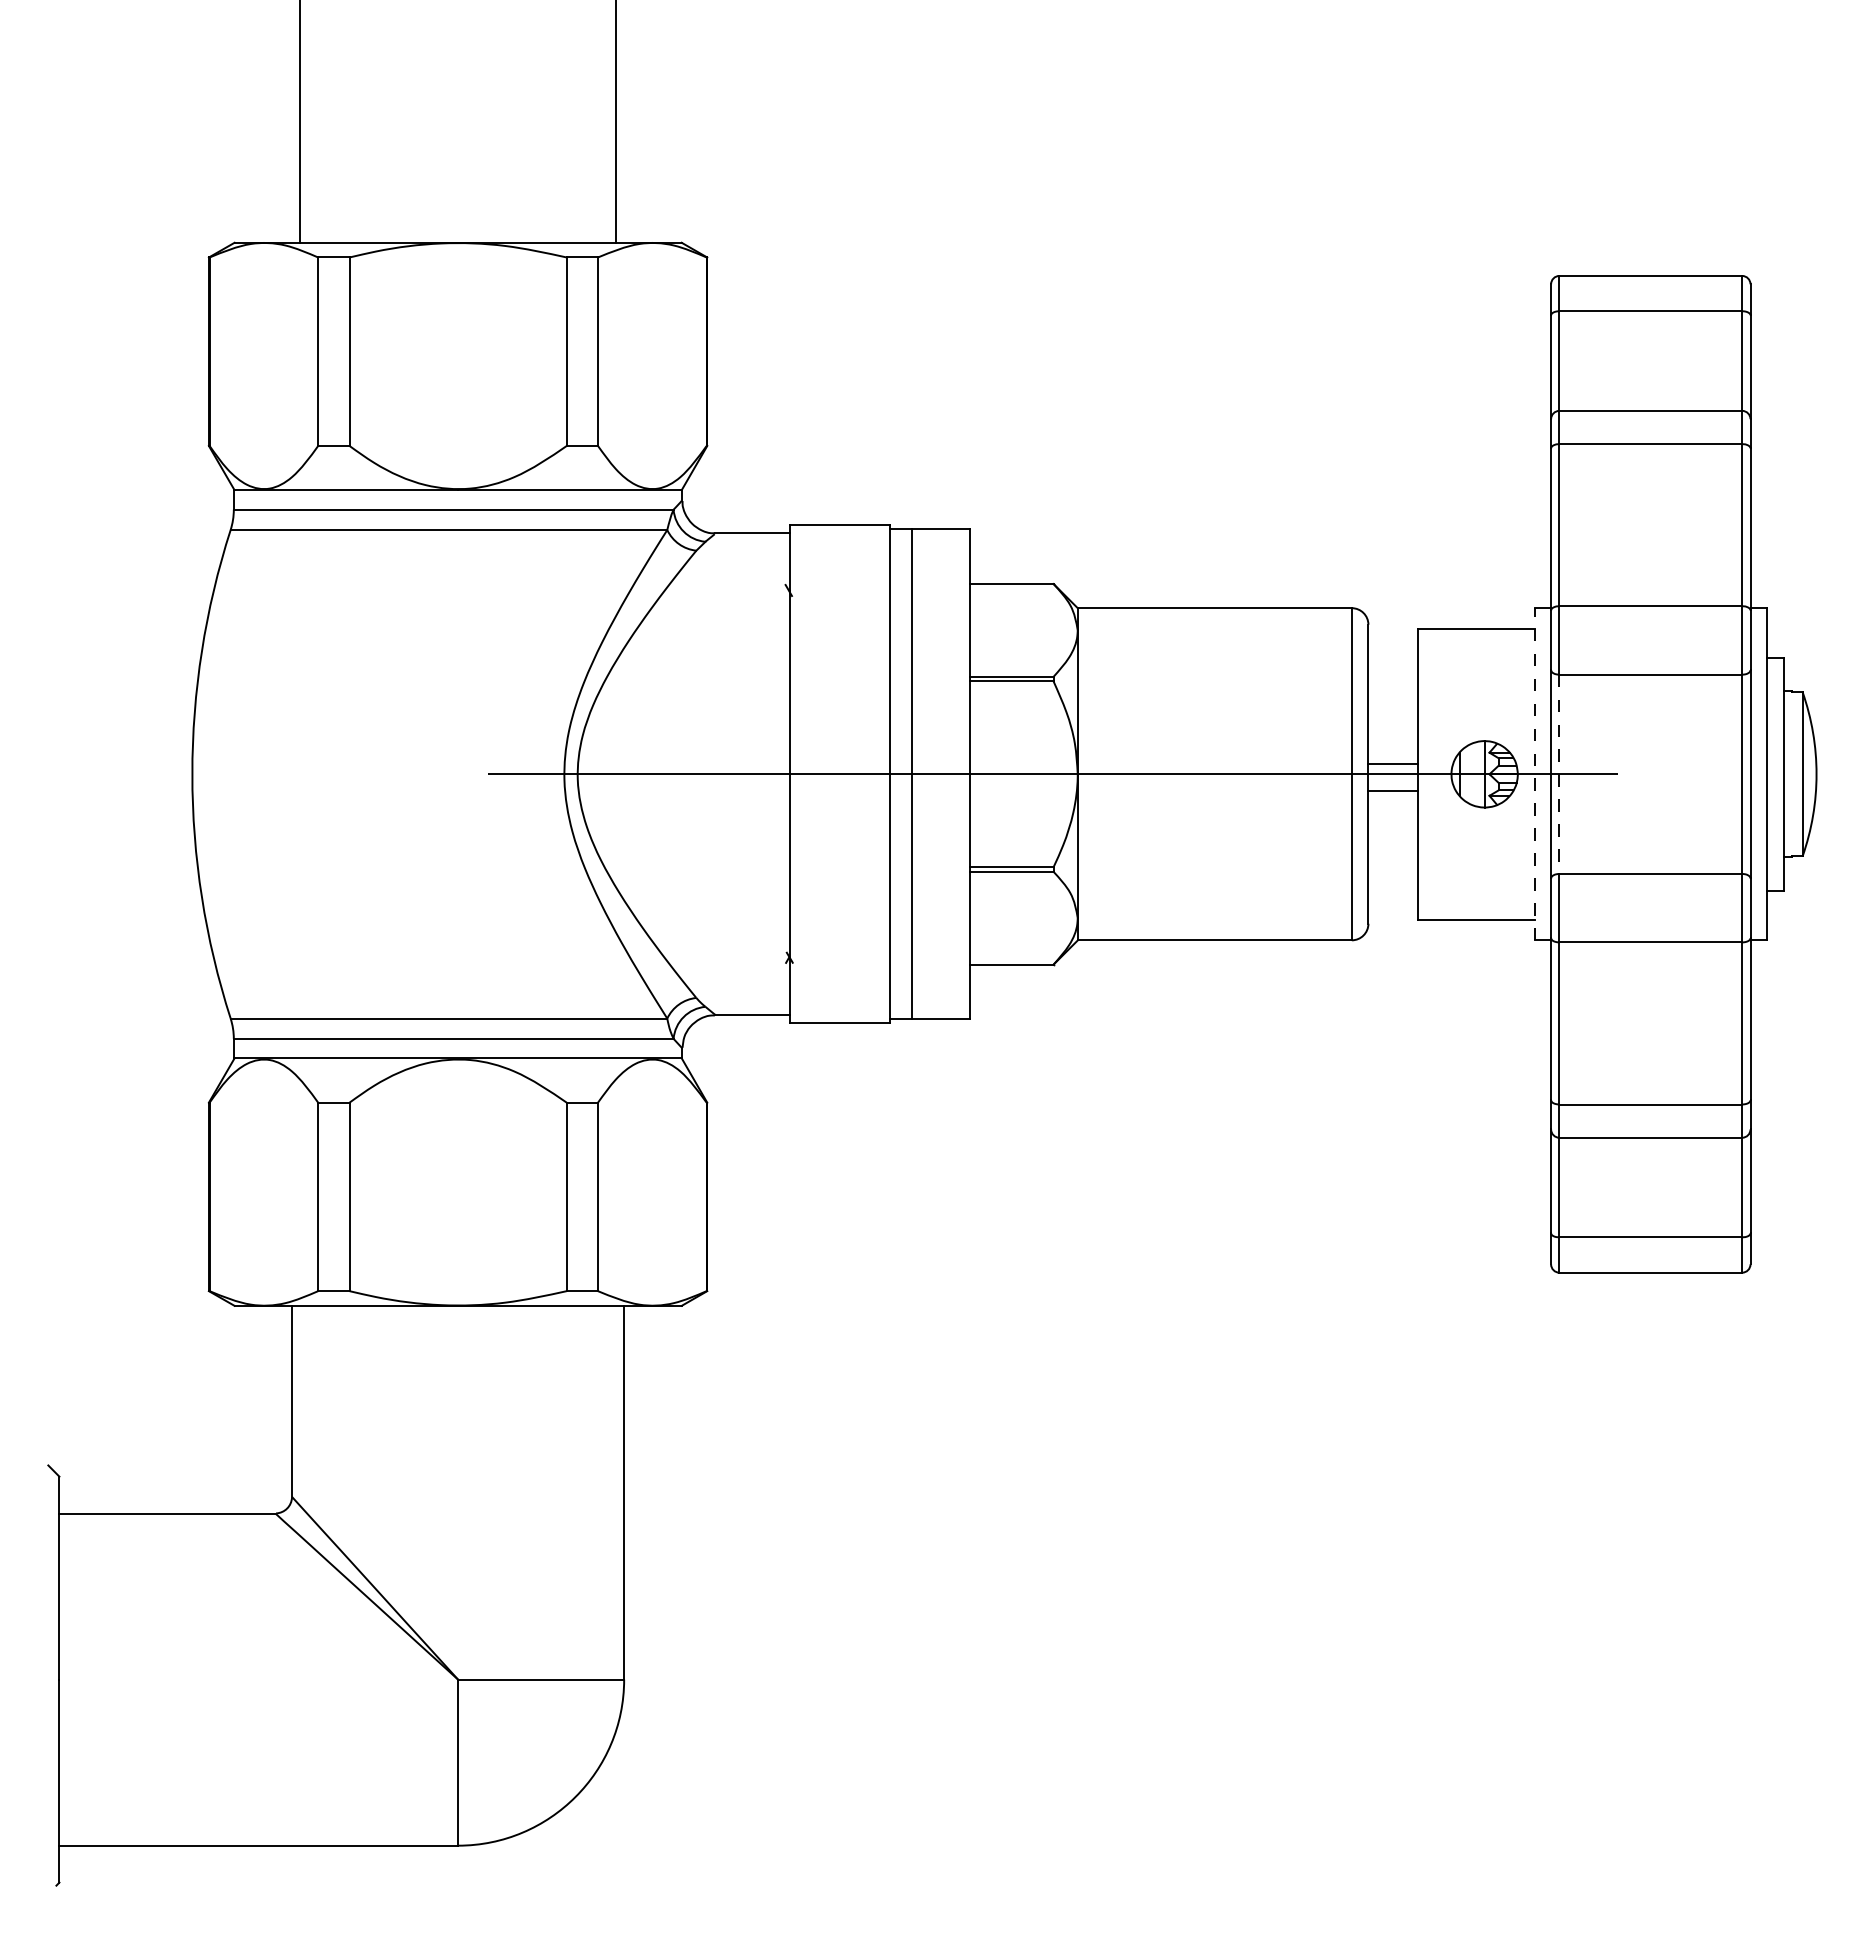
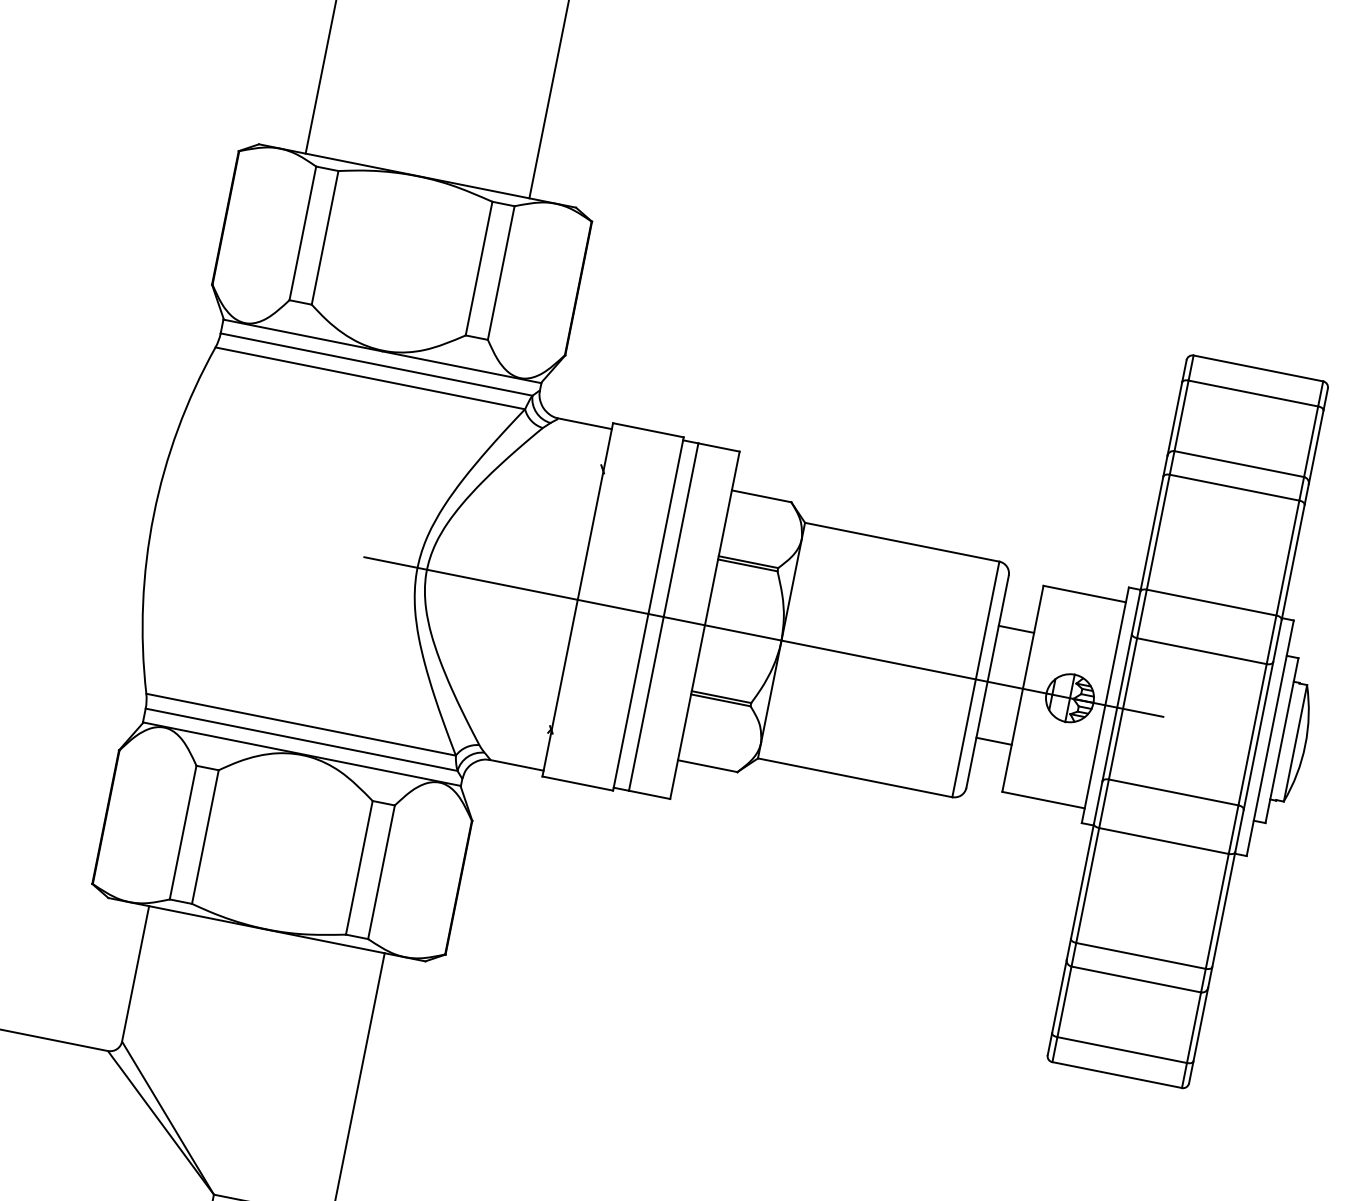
line: (1393, 764) -> (1016, 629), moved
line: (1534, 773) -> (1105, 704), dashed -> solid
line: (1559, 774) -> (1123, 708), dashed -> solid
line: (1393, 791) -> (994, 741), moved

